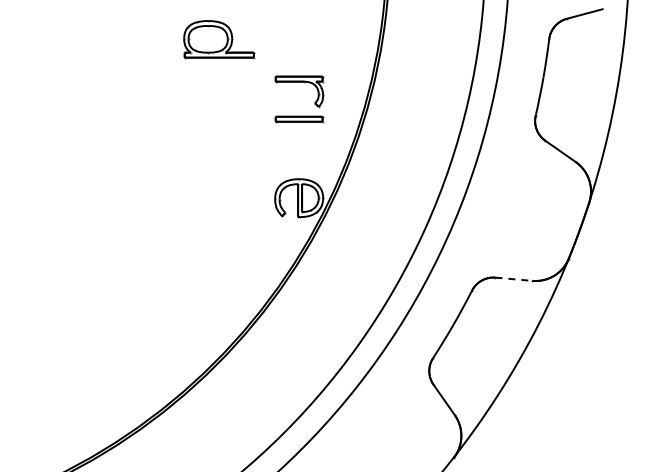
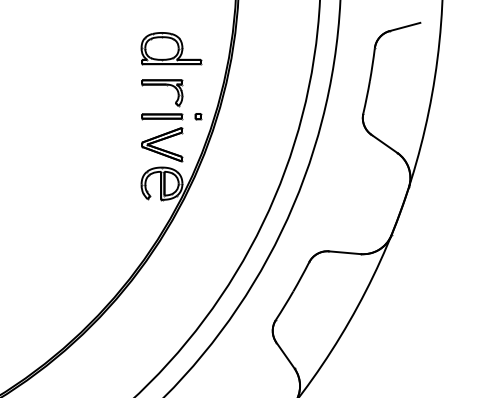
part: (219, 39) -> (171, 48), moved
part: (341, 119) -> (198, 116), added
part: (299, 152) -> (162, 144), added
line: (513, 279) -> (344, 252), dashed -> solid

